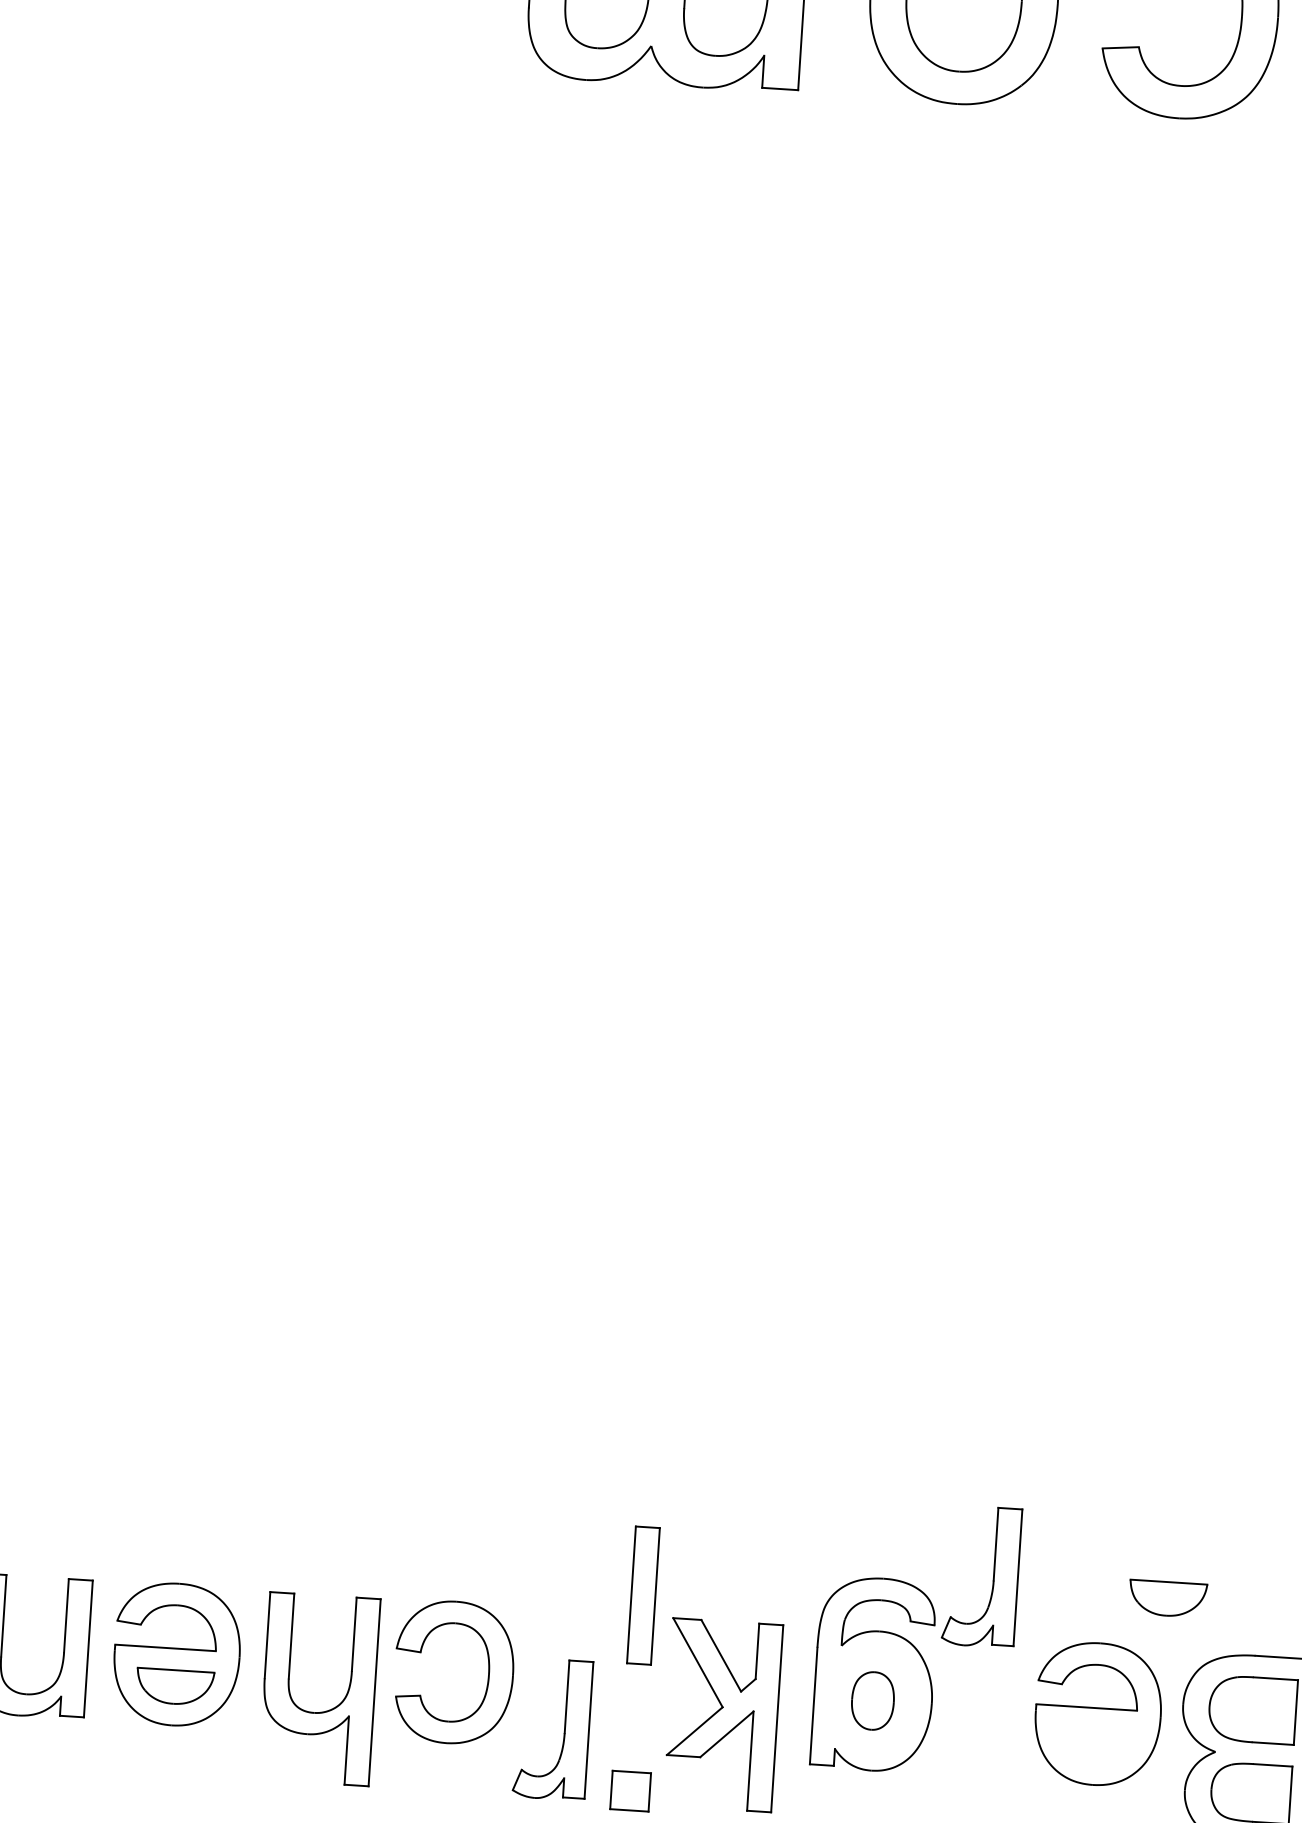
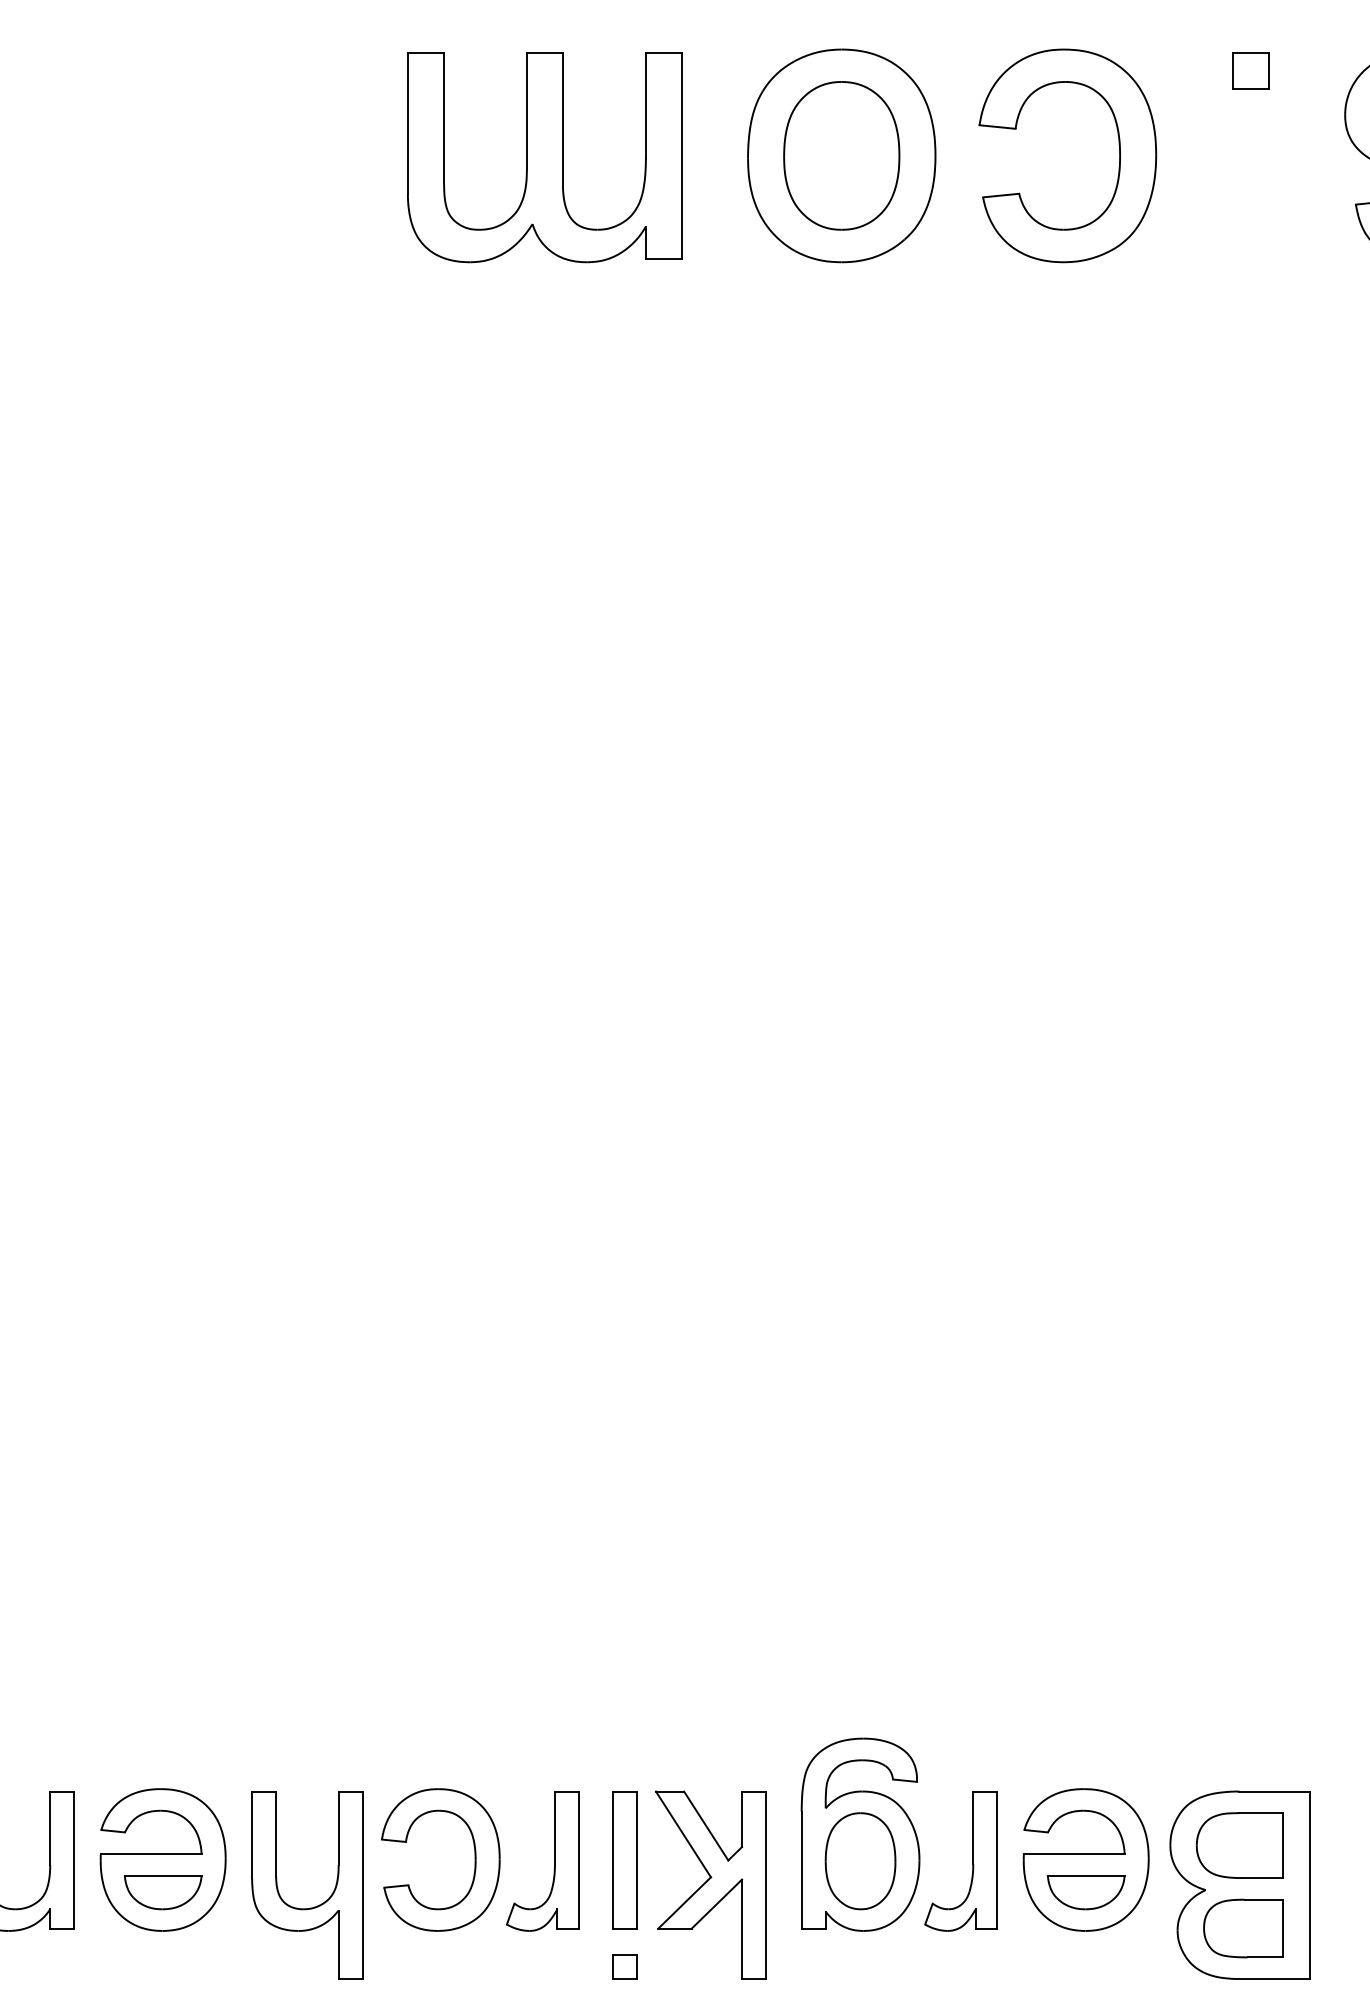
part: (993, 1577) -> (972, 1861), moved
part: (643, 1596) -> (624, 1860), moved
part: (1168, 1598) -> (1086, 1892), moved
part: (872, 1701) -> (860, 1861), size x1.67
part: (564, 1730) -> (554, 1861), moved
part: (630, 1790) -> (624, 1966), size x0.62

